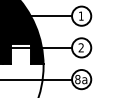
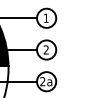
text: (77, 79) -> (42, 81), 8a -> 2a

